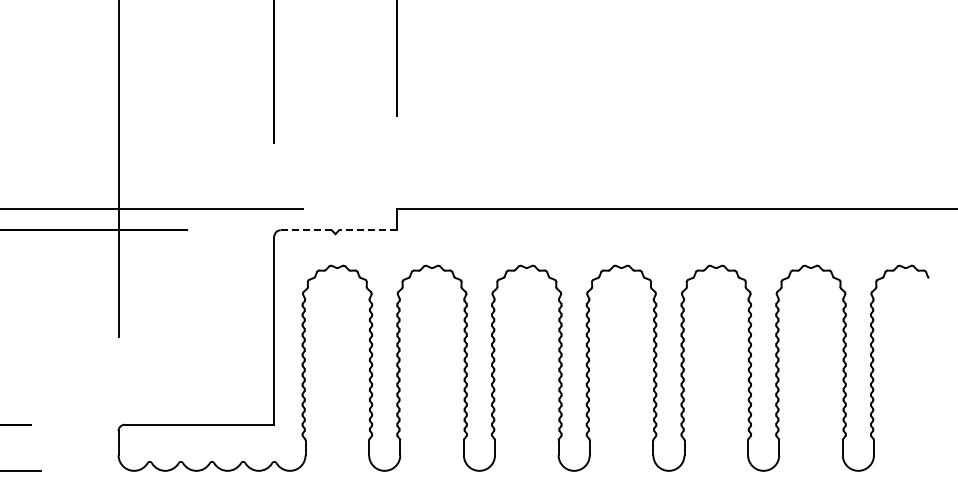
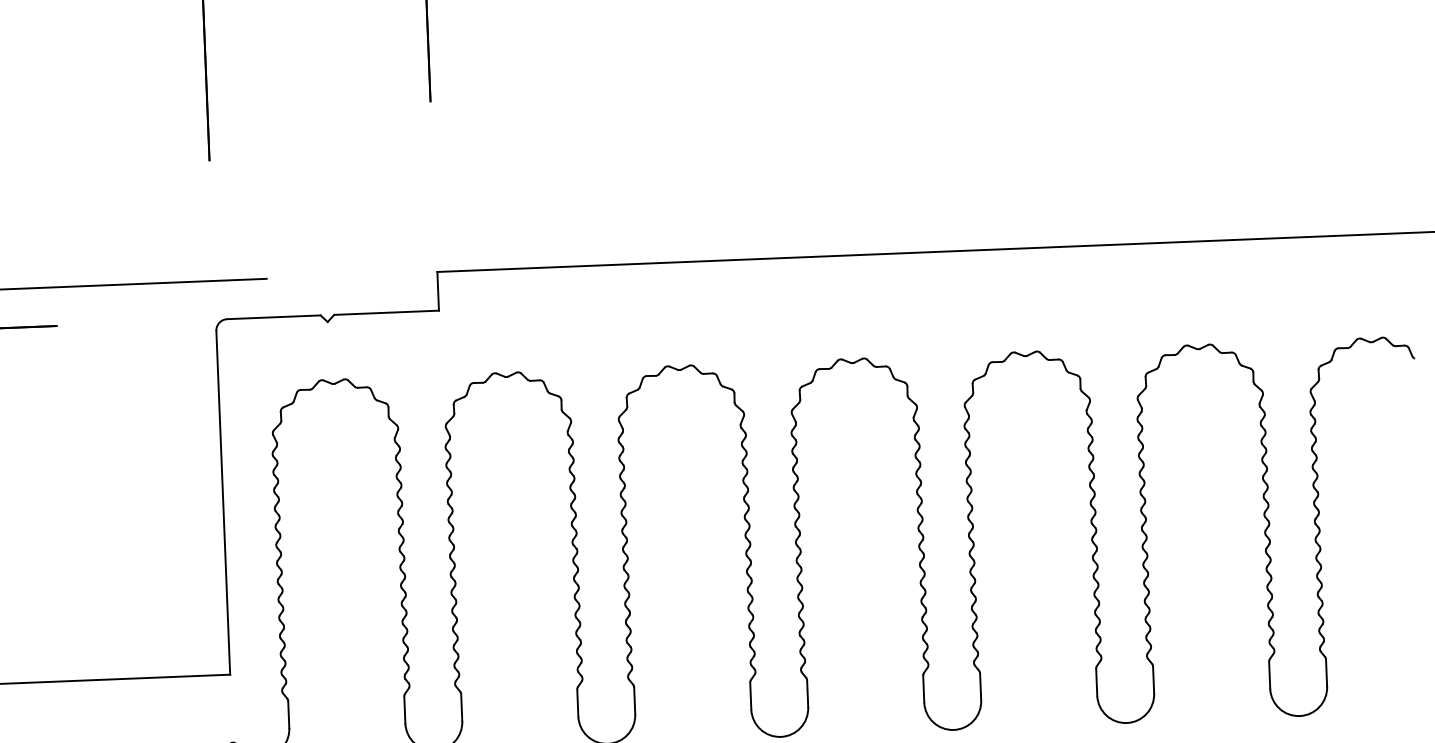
line: (306, 230) -> (274, 317), dashed -> solid
line: (367, 230) -> (385, 313), dashed -> solid

